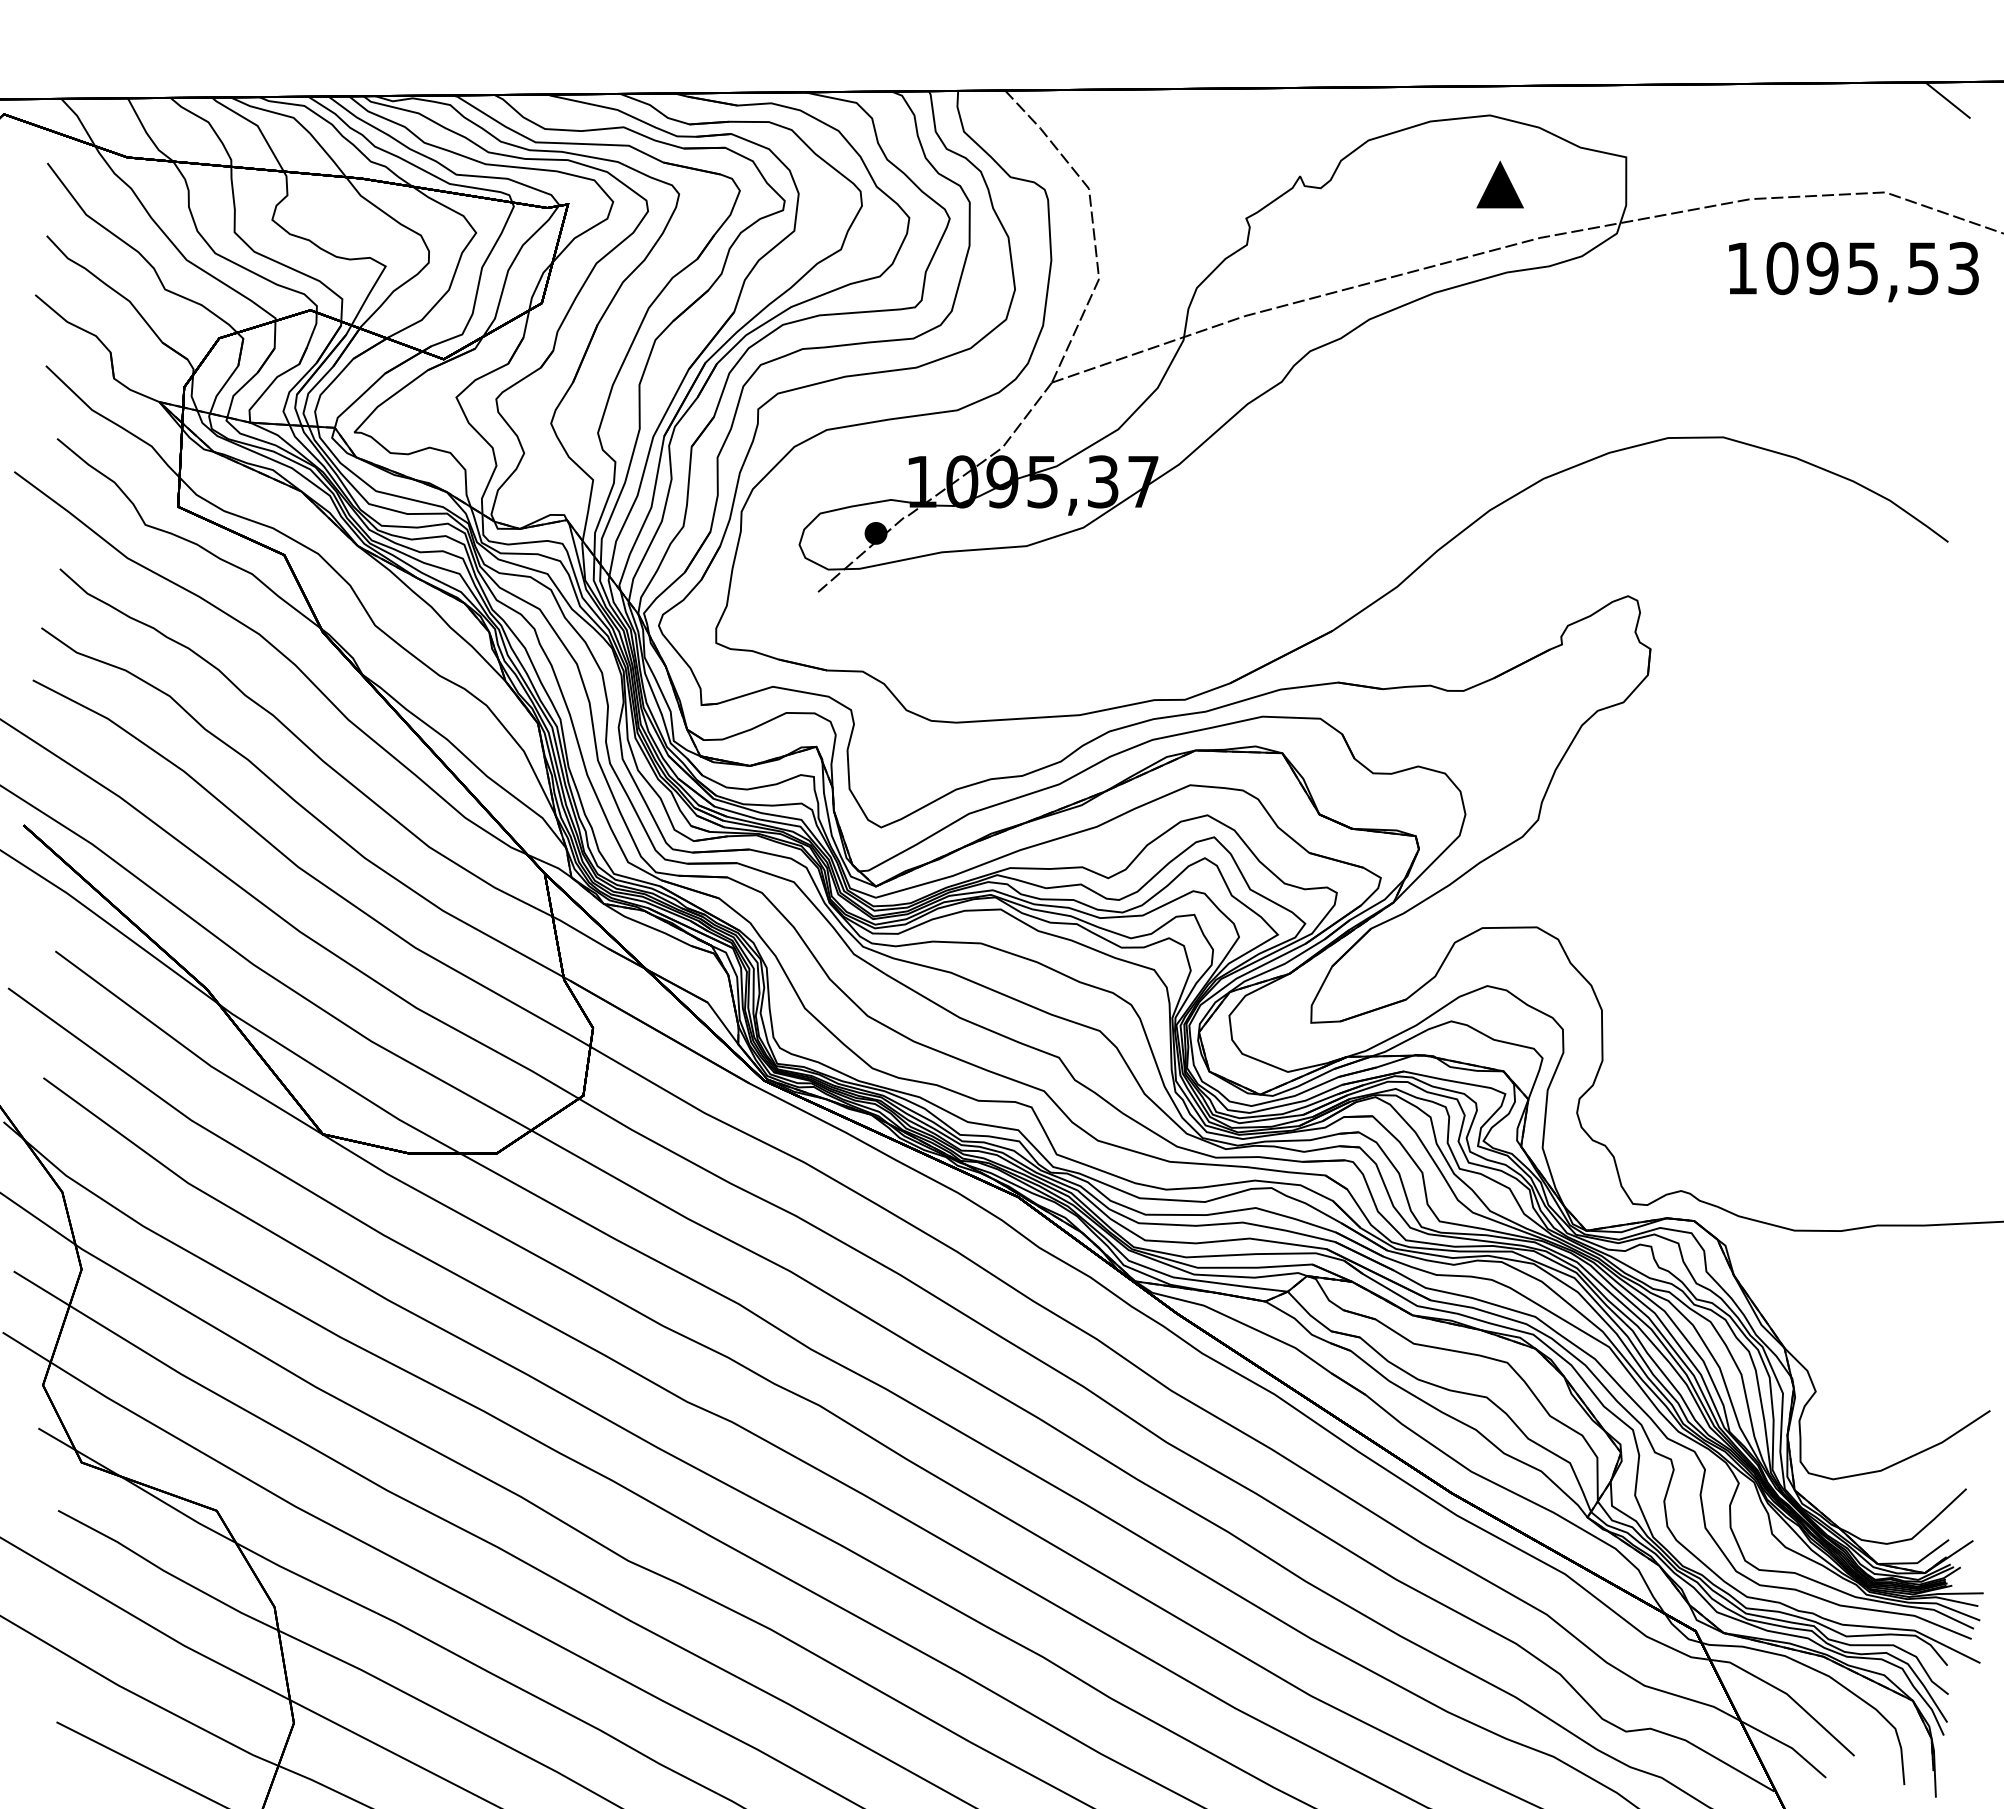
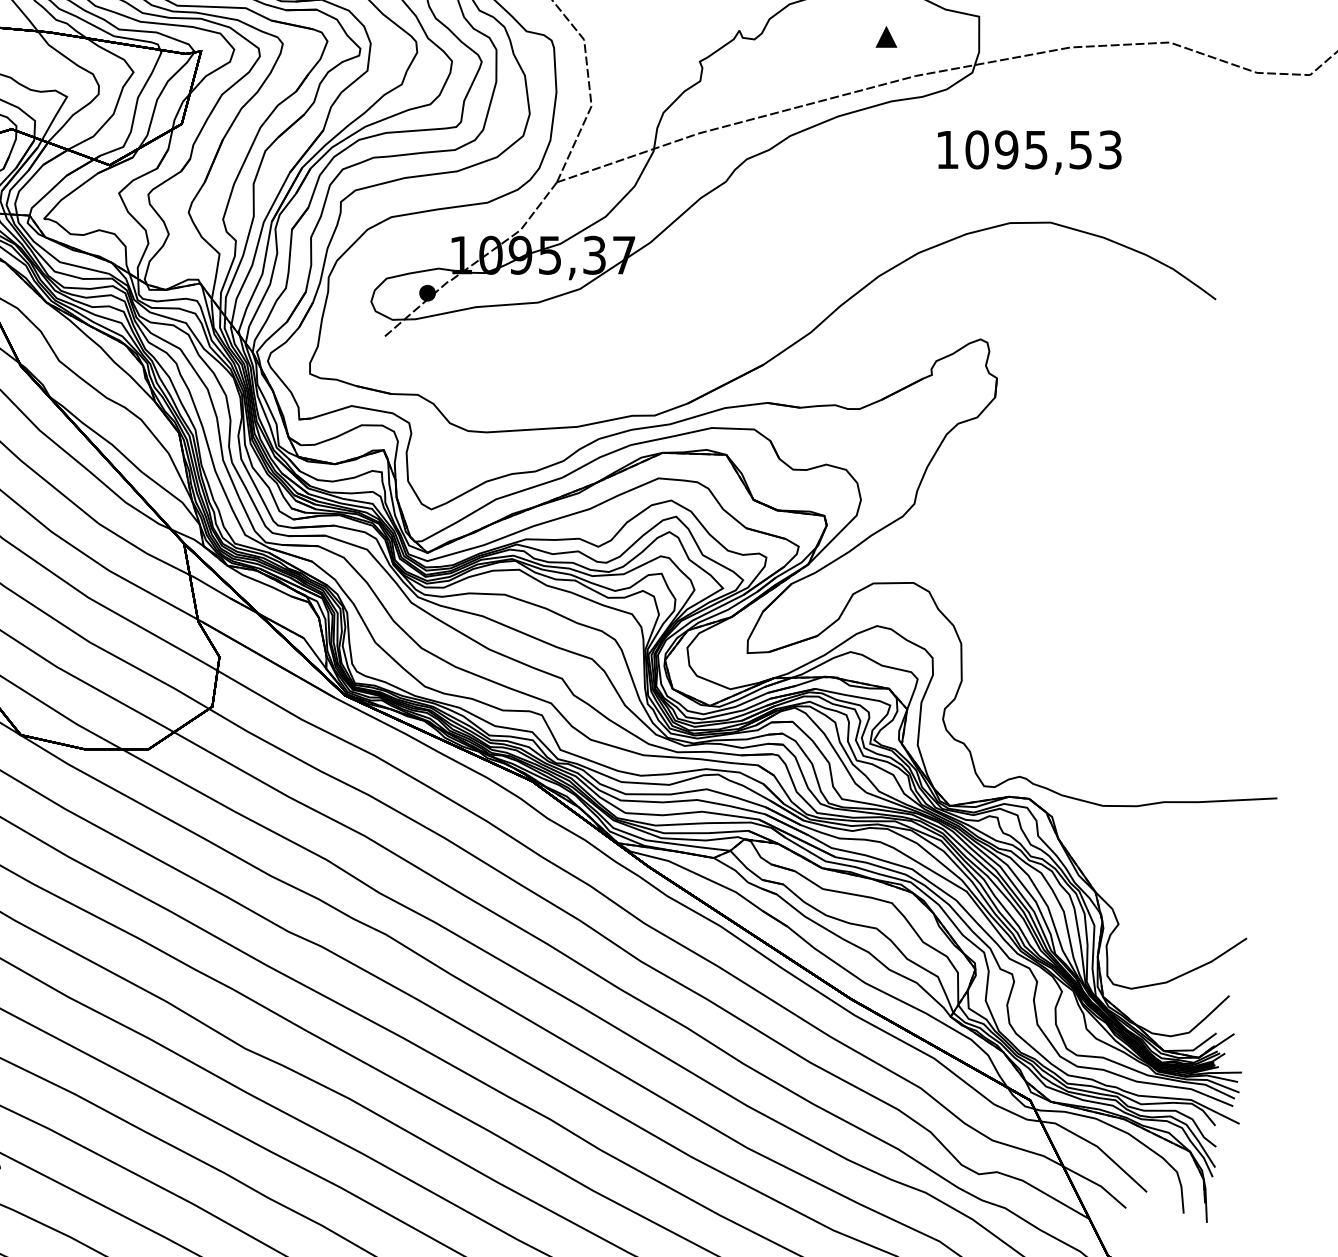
part: (1499, 184) -> (886, 36), size x0.62
text: (1853, 272) -> (1029, 152), moved

